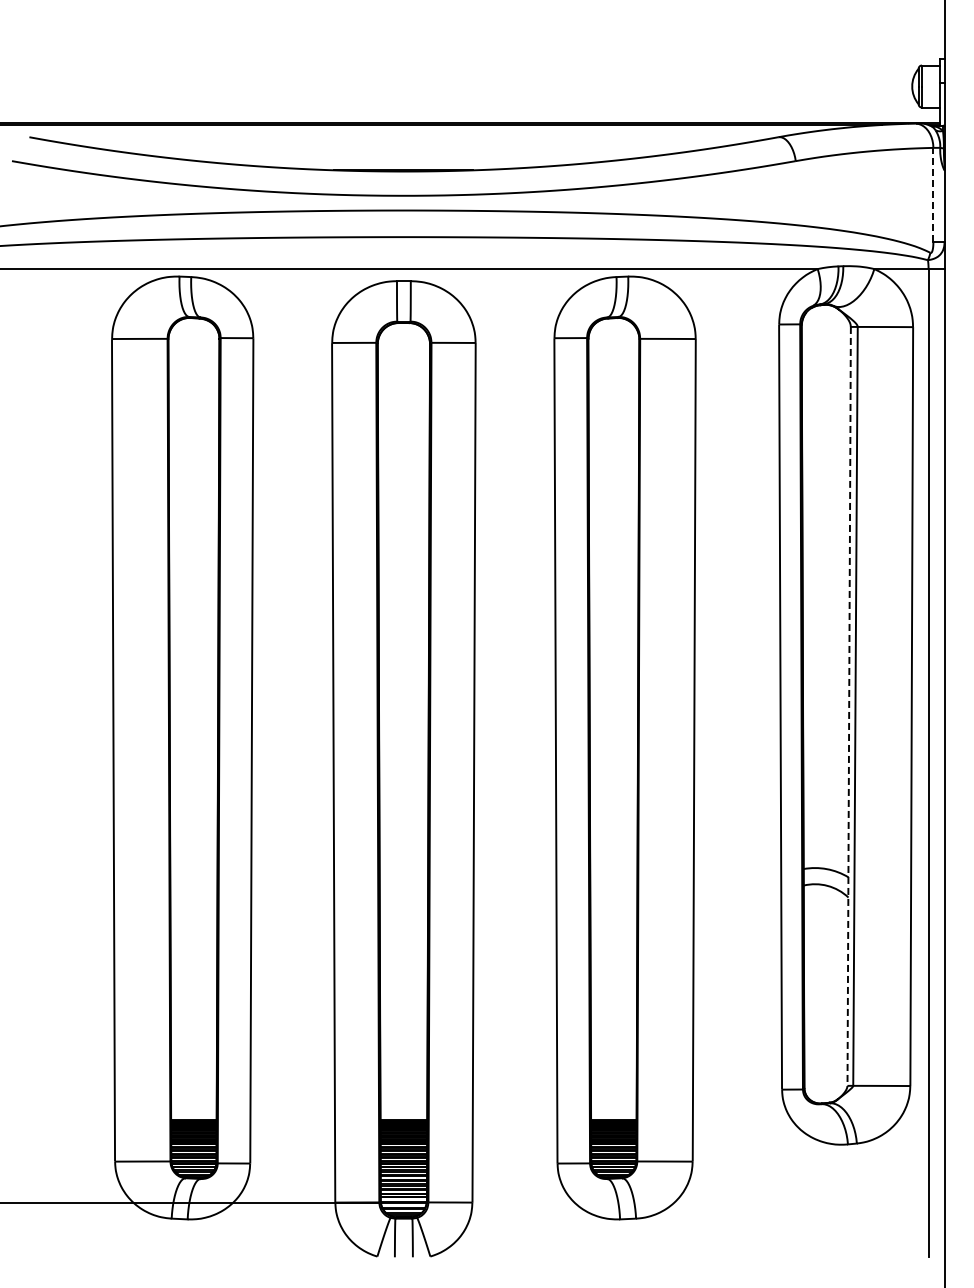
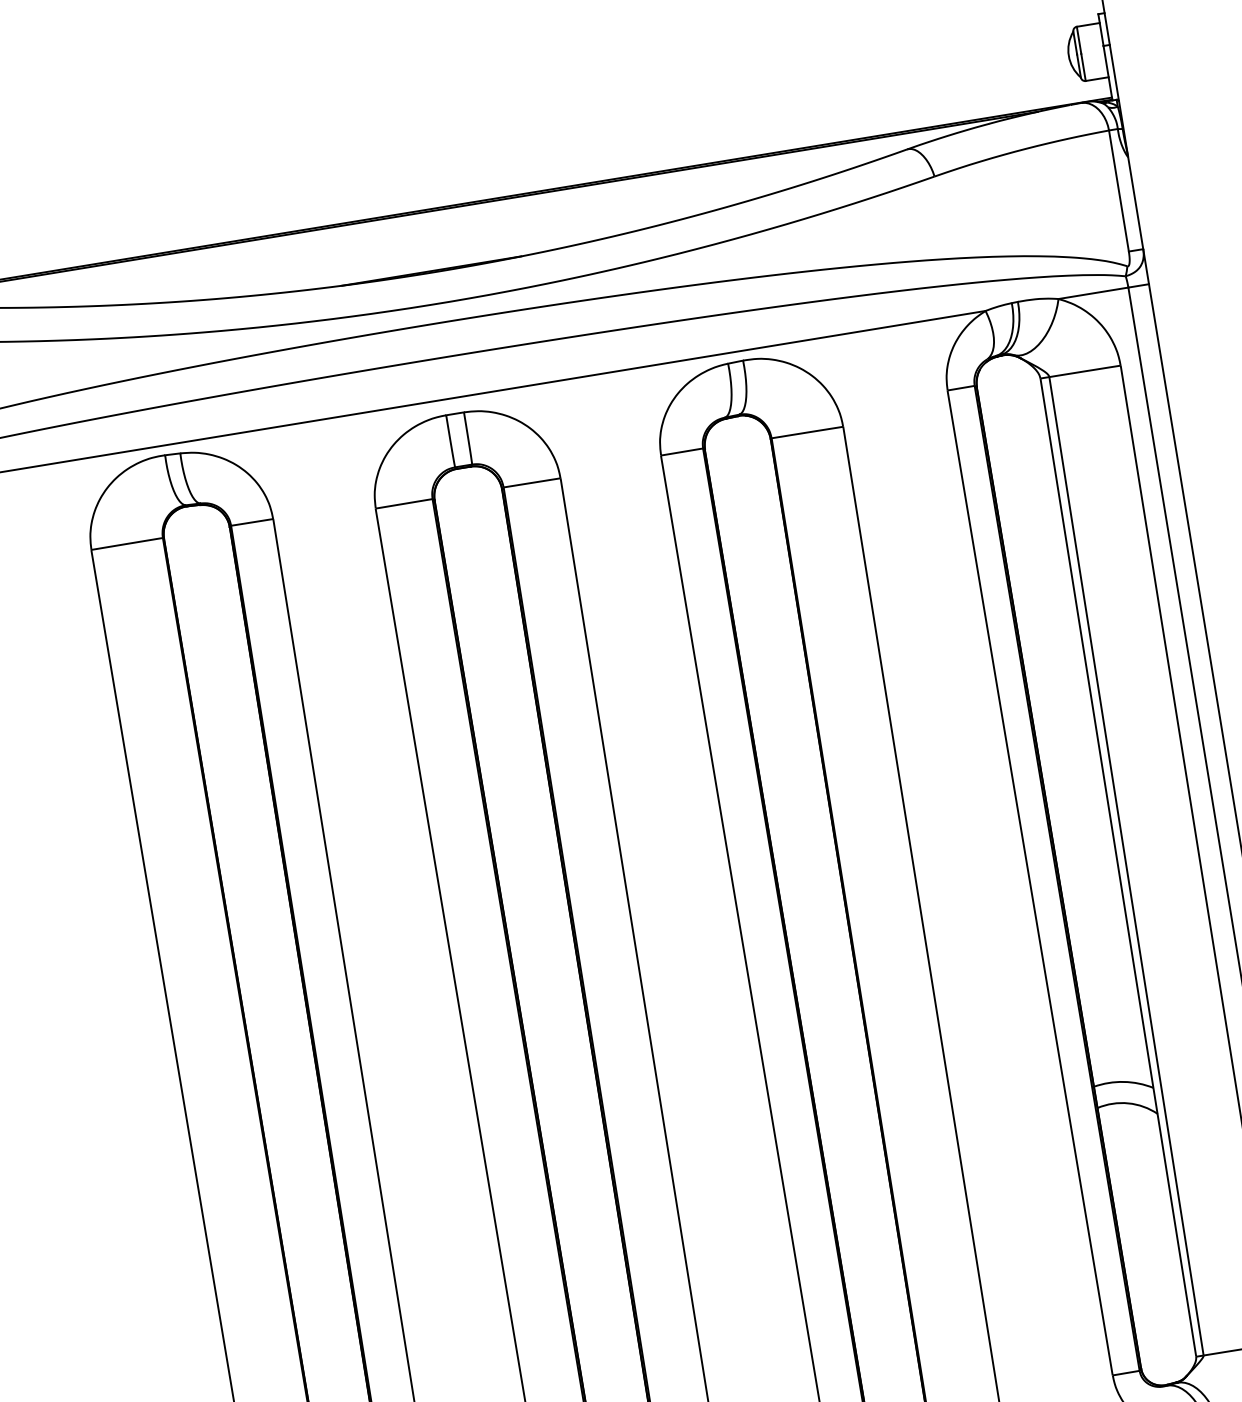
line: (933, 194) -> (1118, 190), dashed -> solid
line: (849, 706) -> (1118, 867), dashed -> solid

